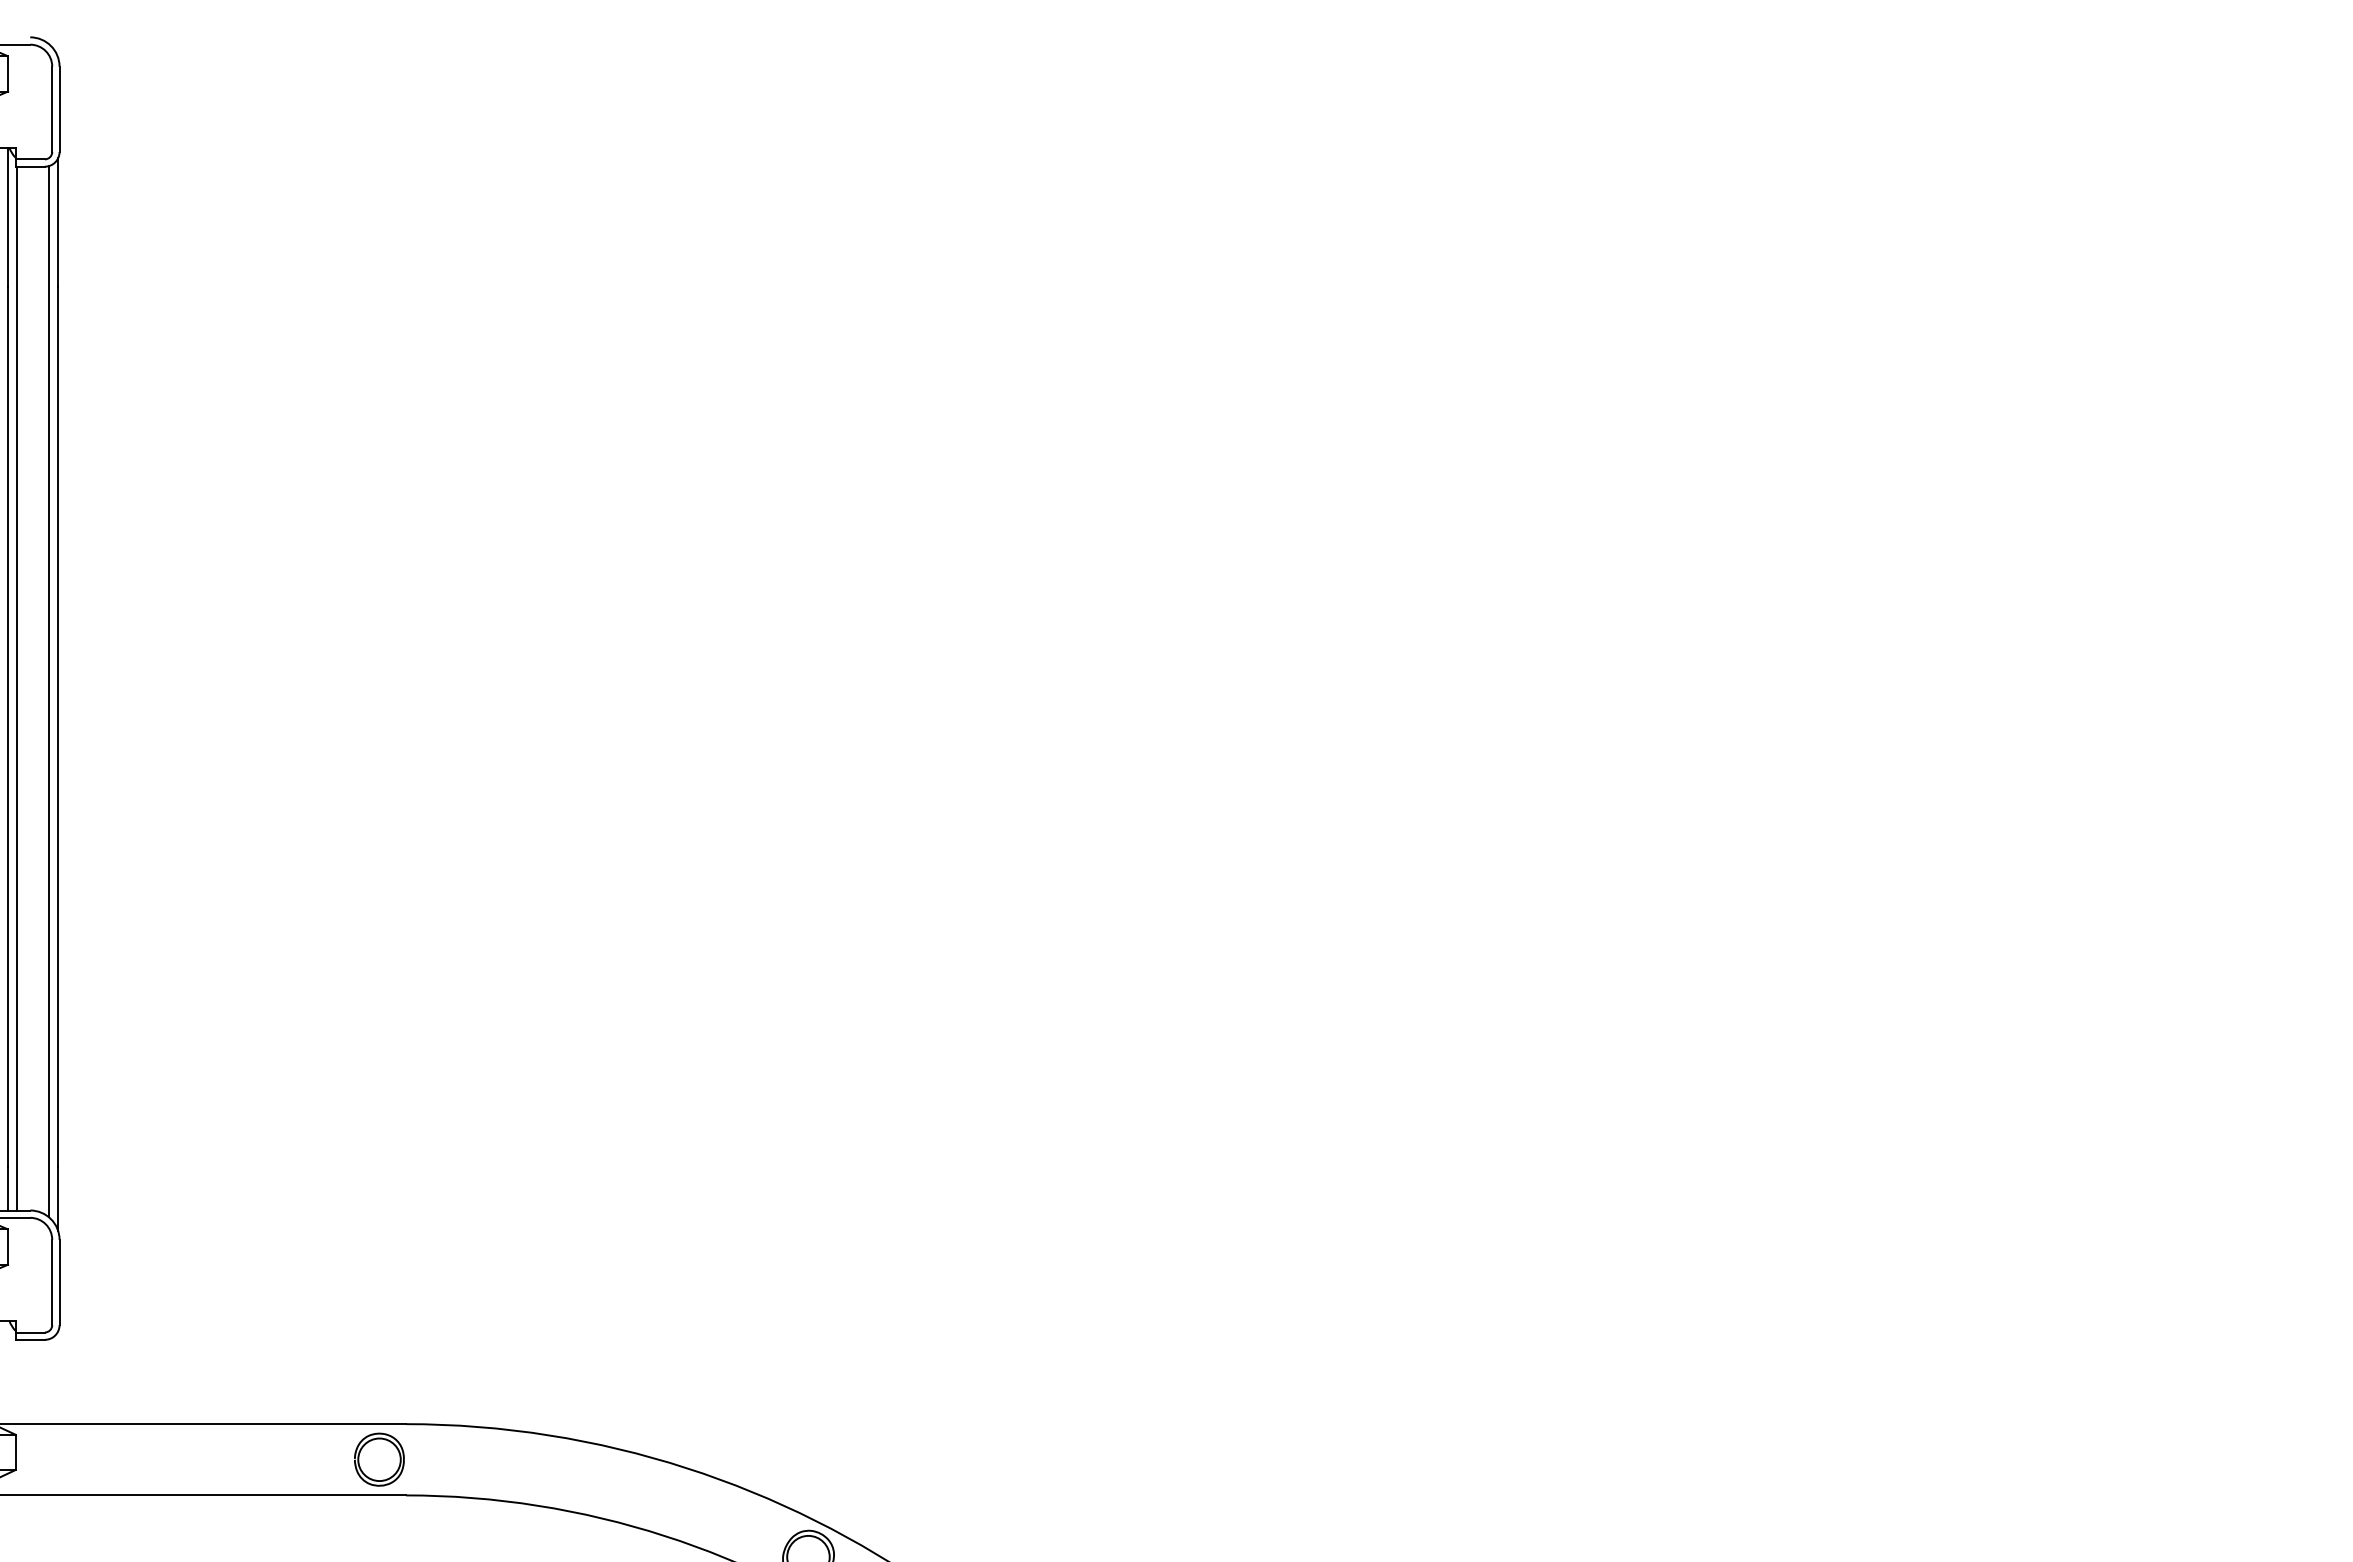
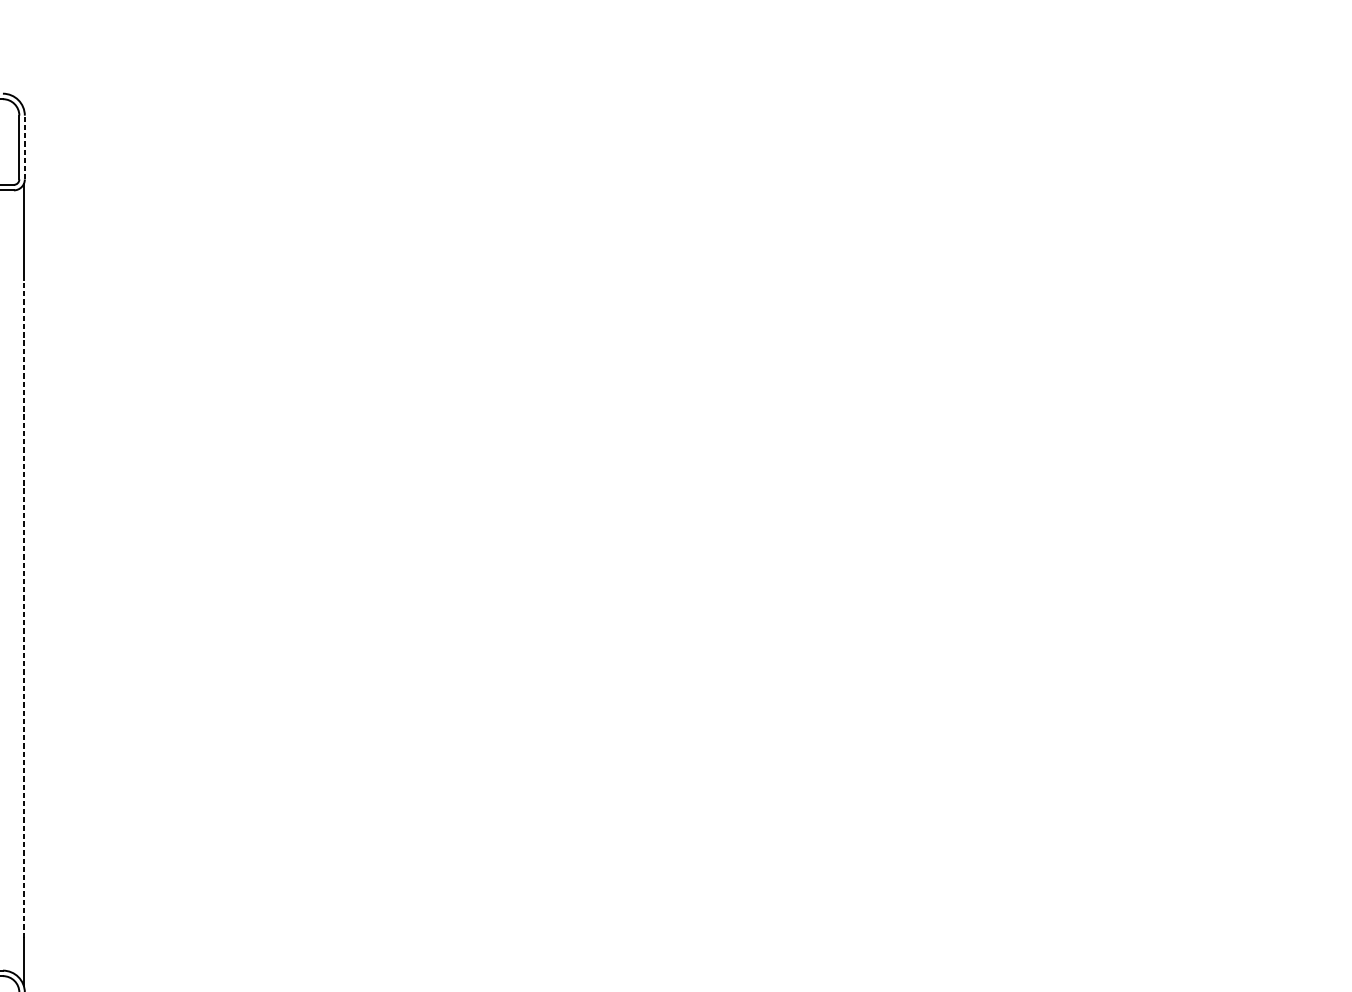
line: (59, 109) -> (24, 147), solid -> dashed
line: (49, 691) -> (17, 582), removed
line: (58, 726) -> (24, 608), solid -> dashed

